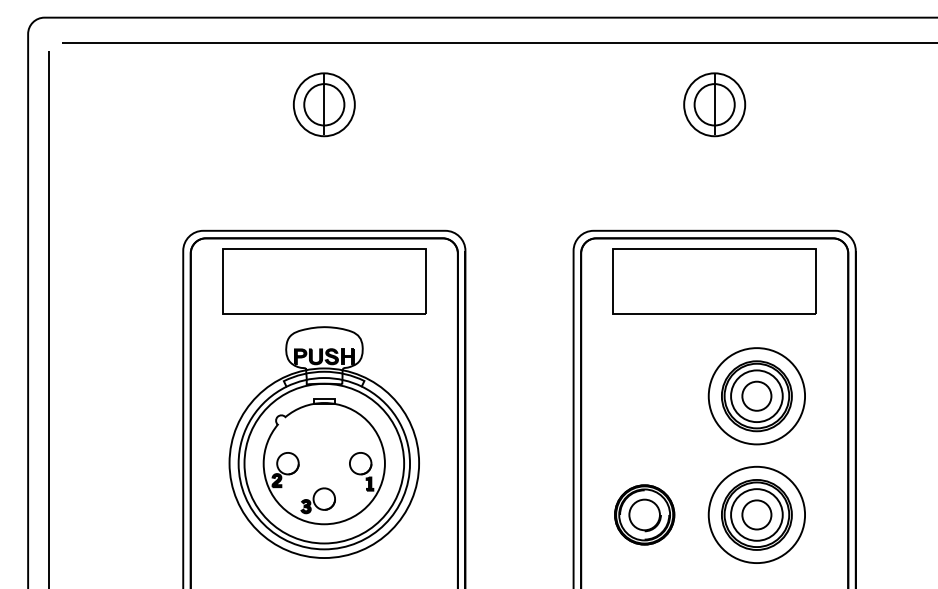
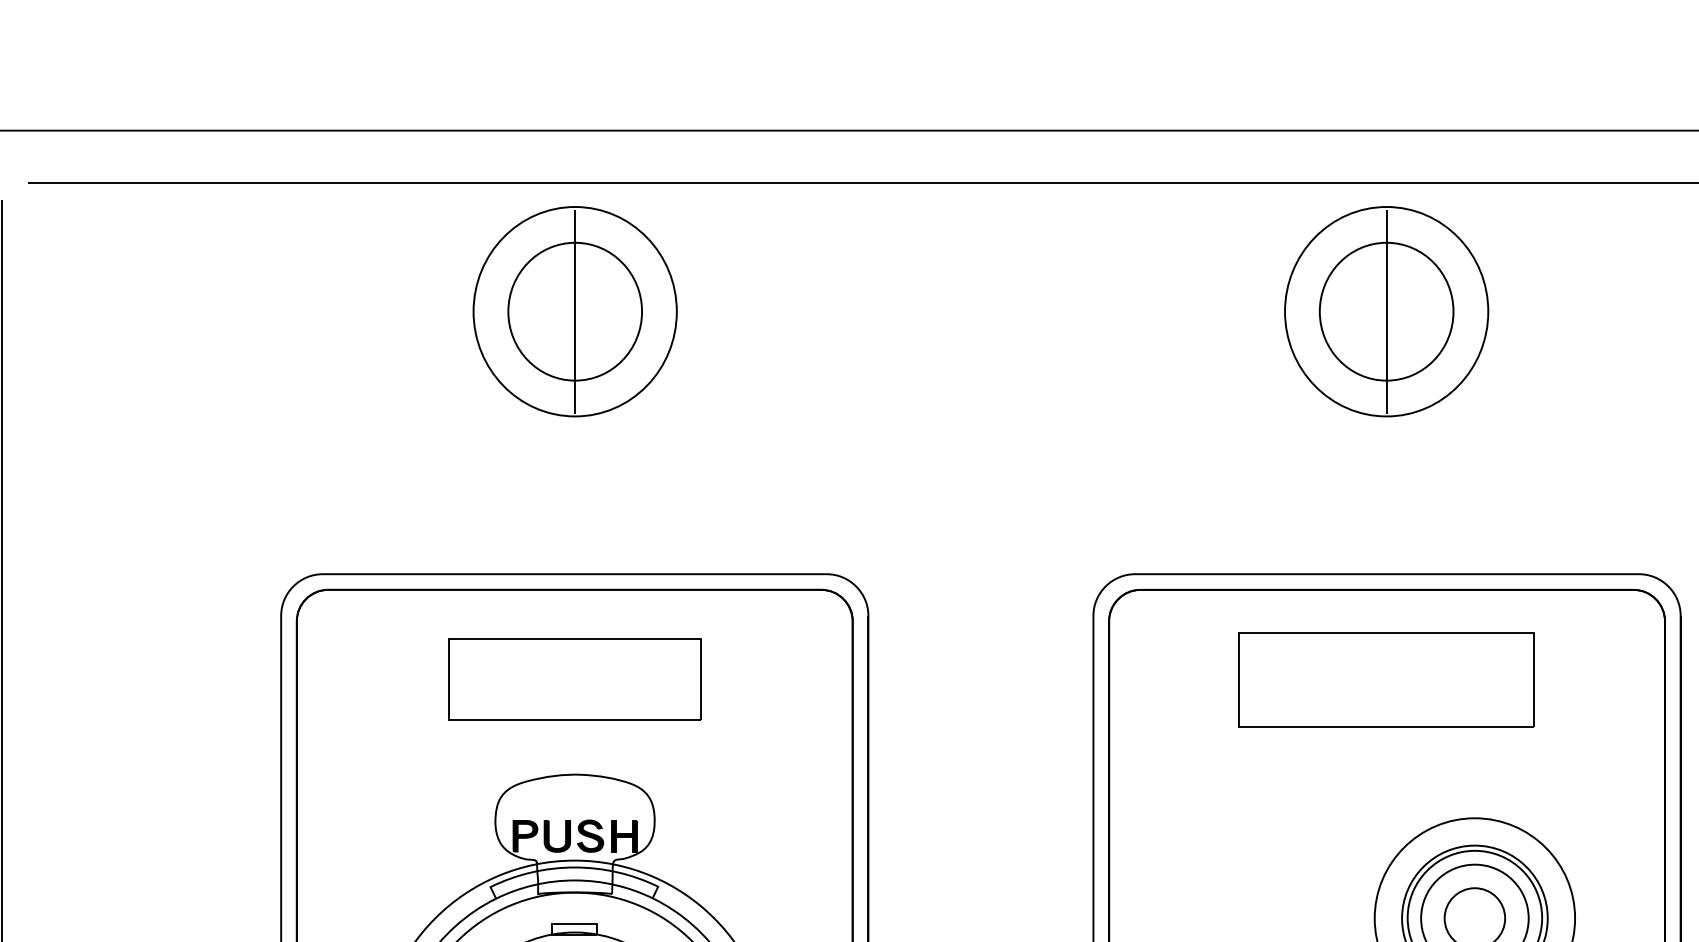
part: (323, 104) -> (573, 311), size x1.6
part: (714, 104) -> (1386, 311), size x1.6
part: (324, 281) -> (575, 679), size x0.6
part: (714, 281) -> (1386, 679), size x0.7

